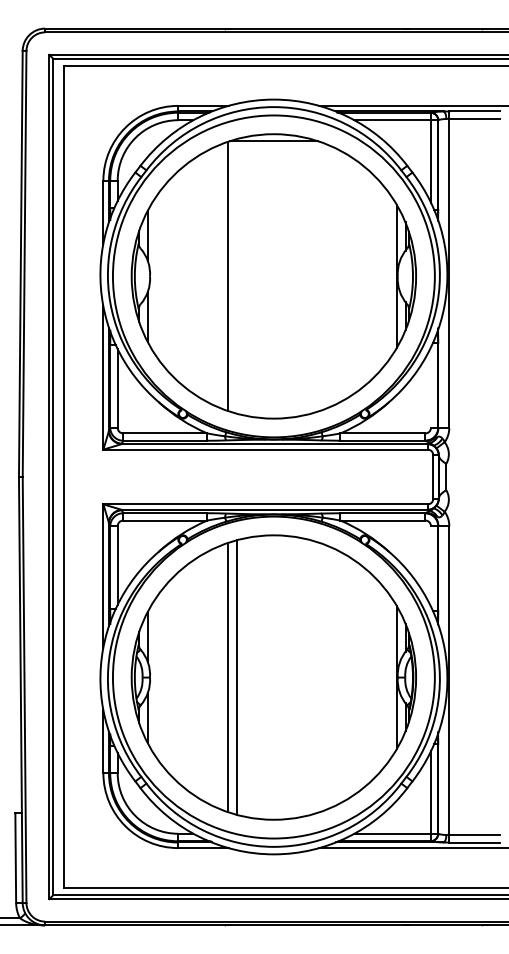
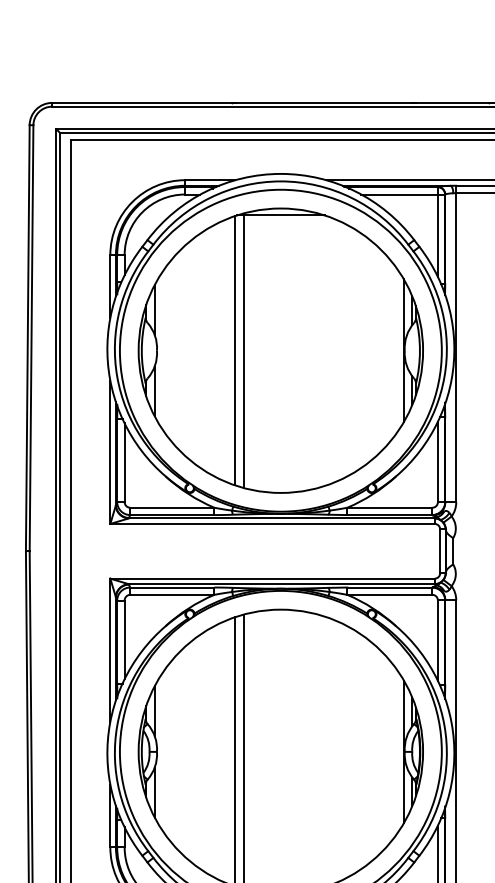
line: (236, 277) -> (243, 351), added
line: (430, 387) -> (437, 461), added
line: (430, 566) -> (437, 640), added

